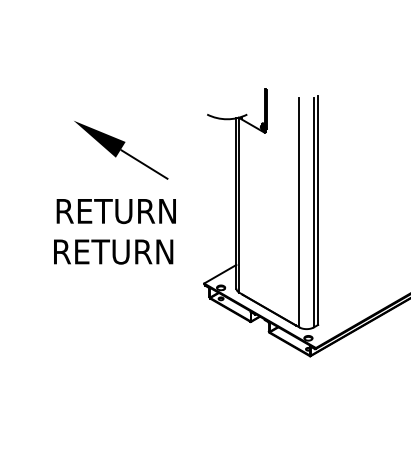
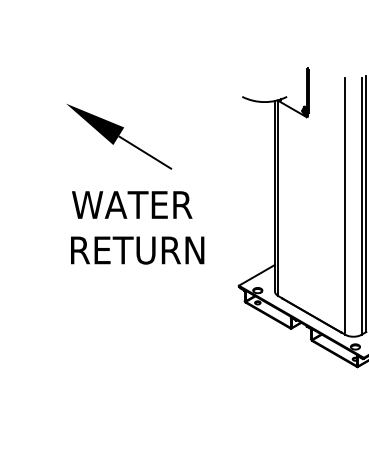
part: (121, 150) -> (119, 137), moved
text: (114, 211) -> (138, 205), RETURN -> WATER

